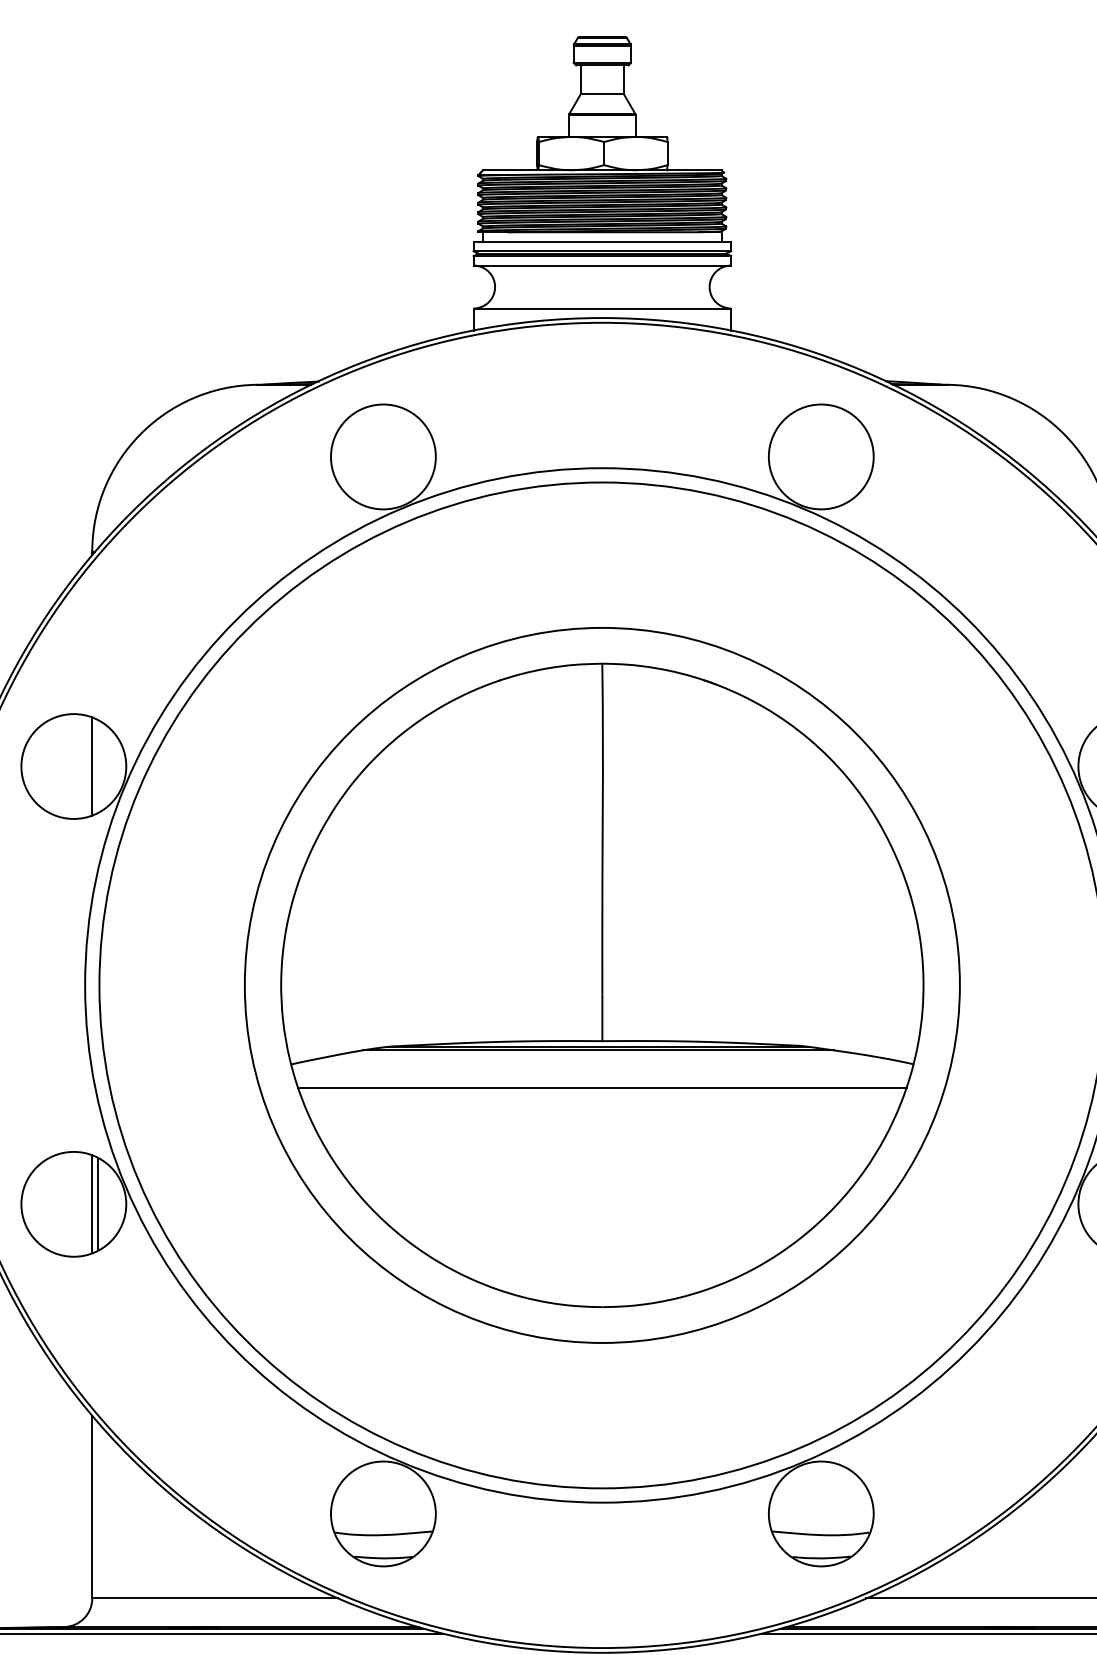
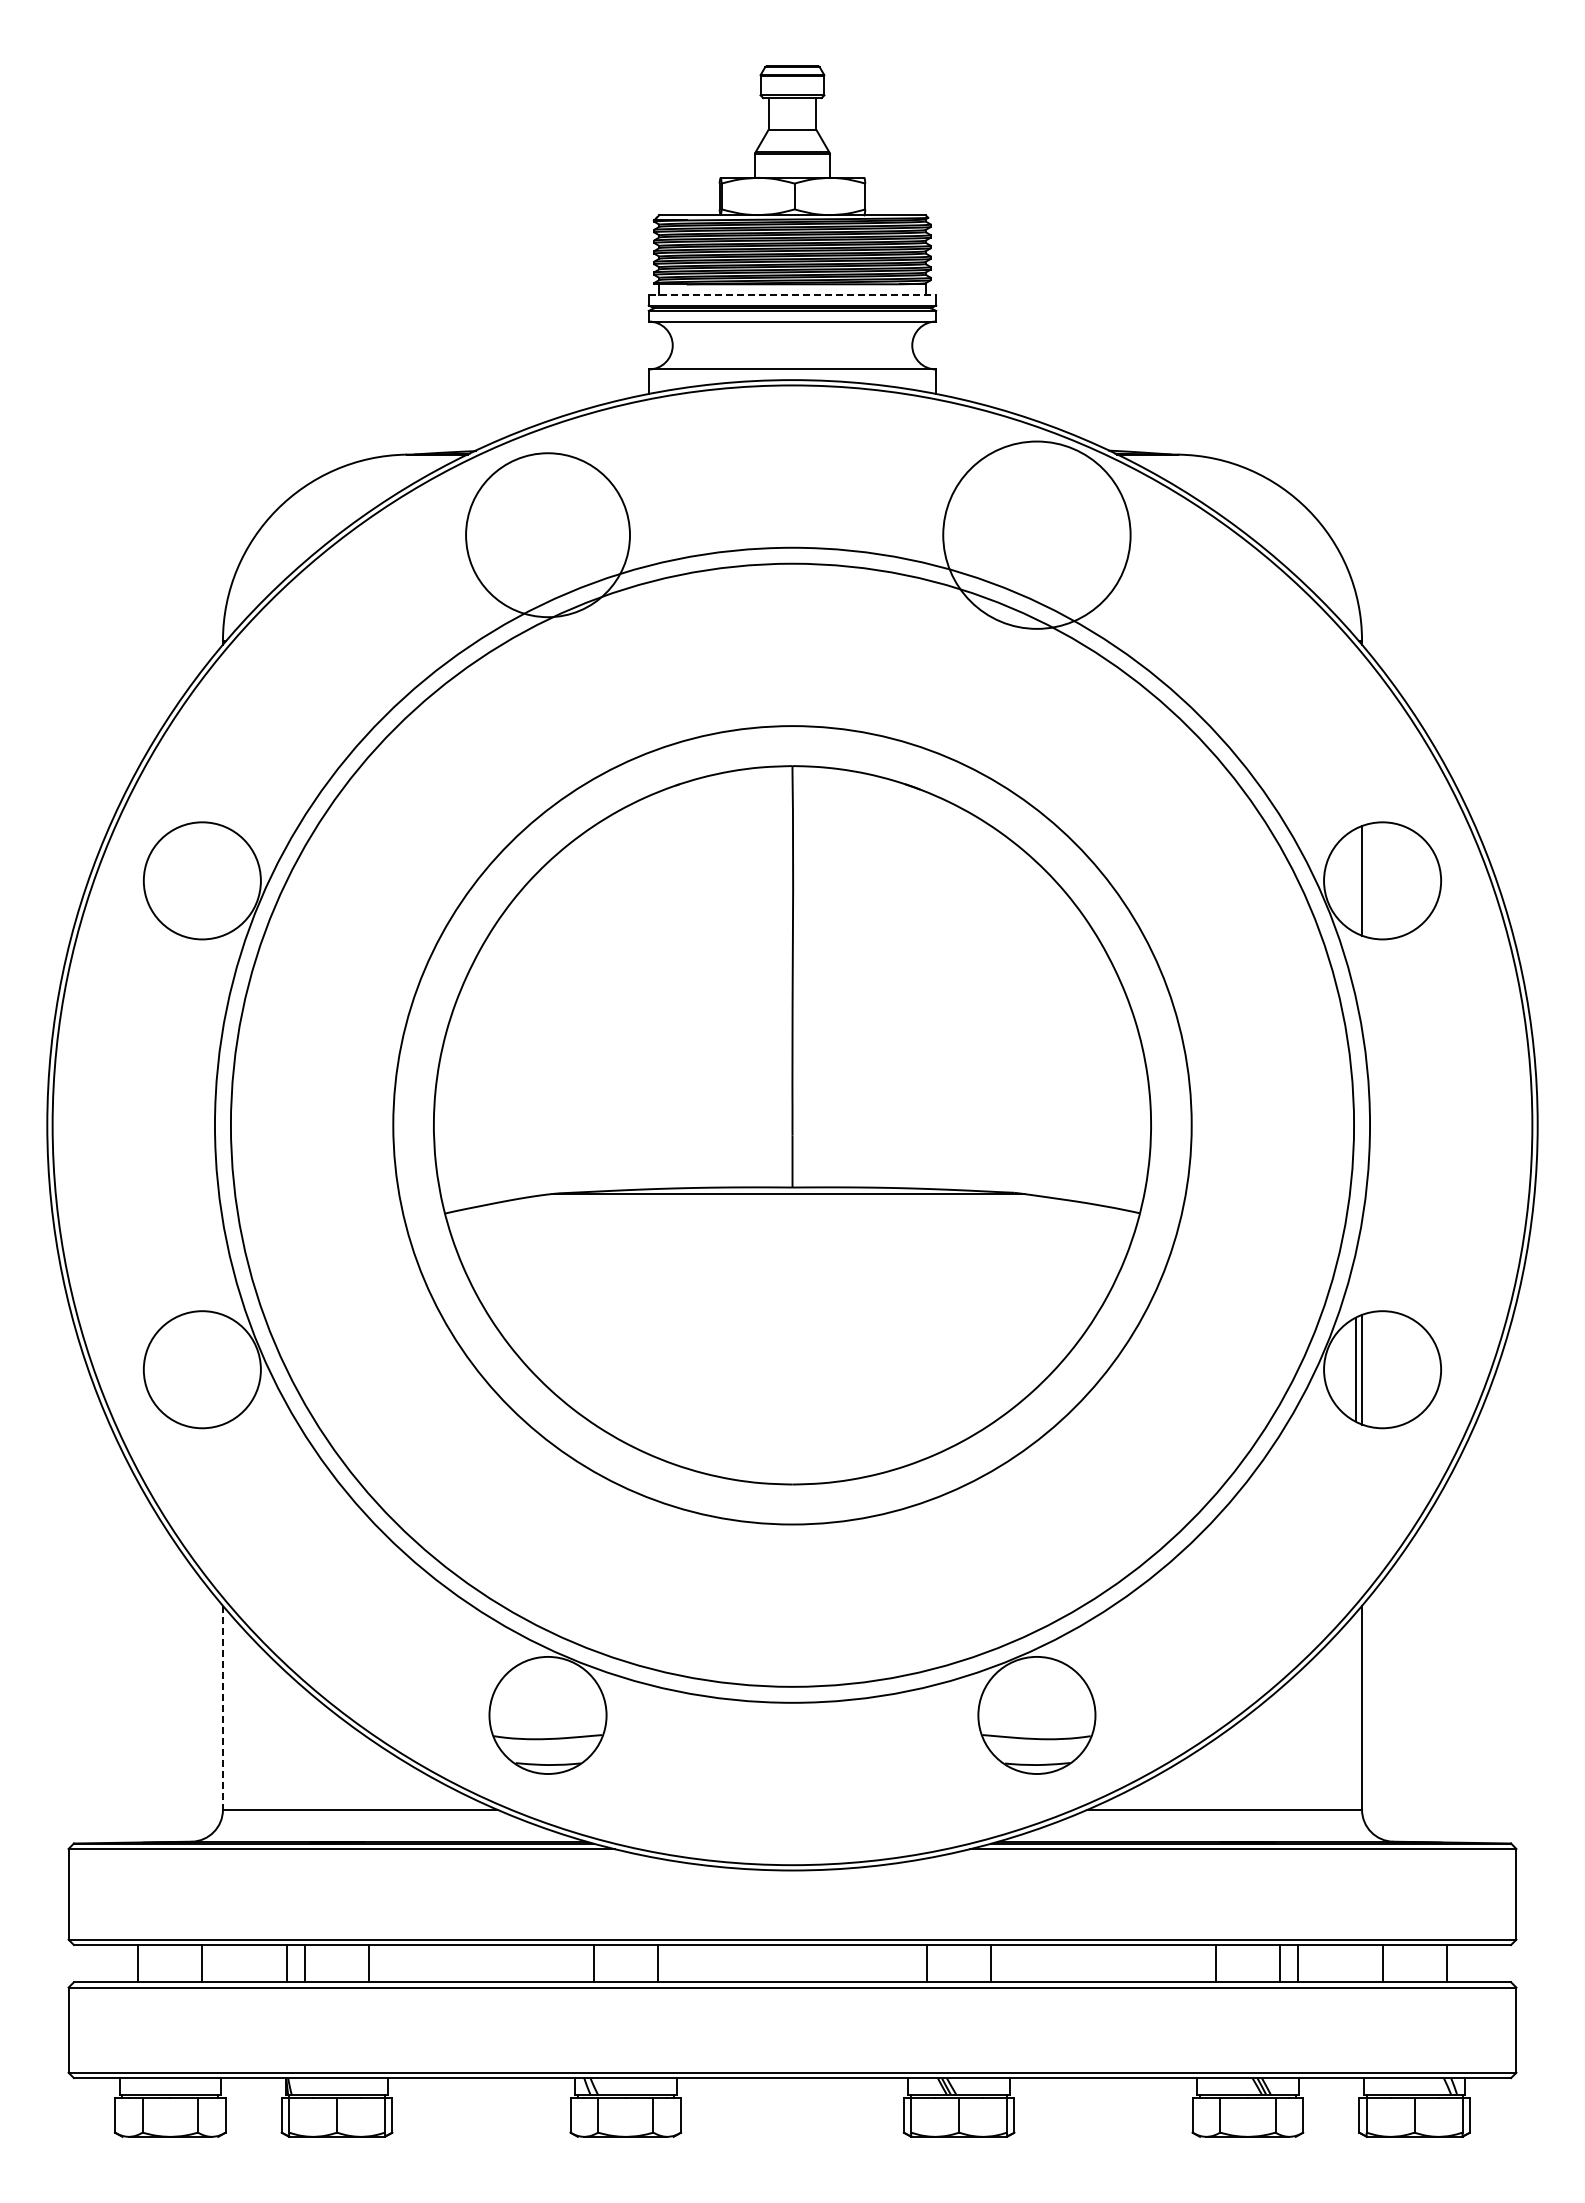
line: (602, 241) -> (792, 294), solid -> dashed
circle: (382, 456) -> (547, 534), size x1.4
circle: (820, 456) -> (1036, 534), size x1.6
line: (91, 766) -> (222, 880), removed
line: (597, 1050) -> (787, 1197), removed
line: (602, 1088) -> (792, 1240), removed
line: (98, 1203) -> (229, 1368), removed
line: (91, 1204) -> (222, 1369), removed
line: (91, 1506) -> (222, 1707), solid -> dashed

